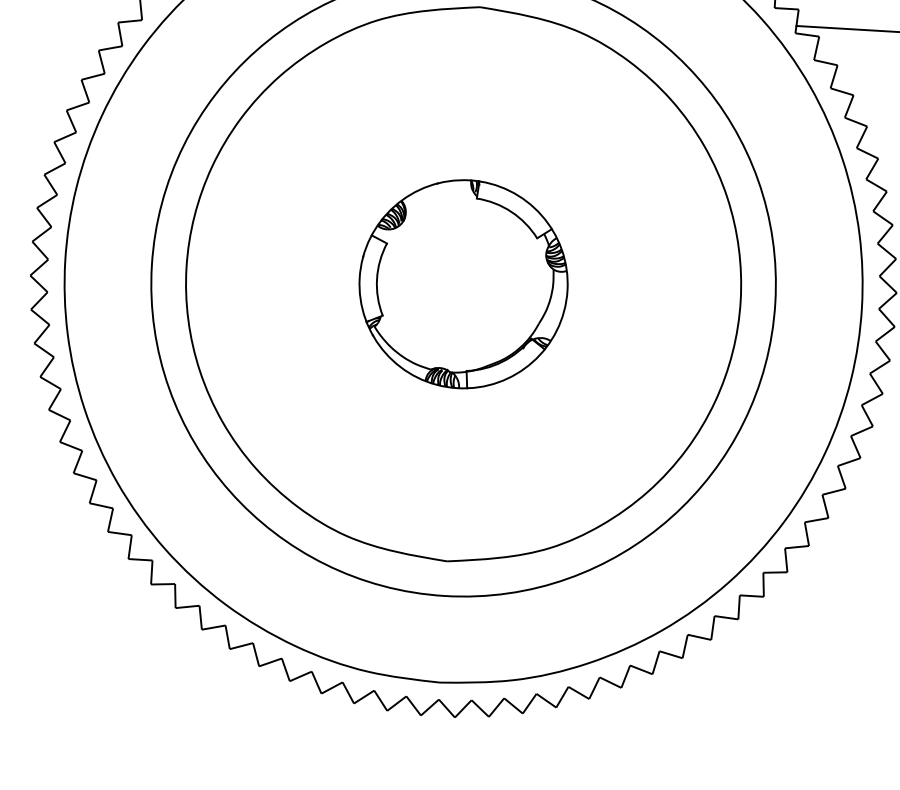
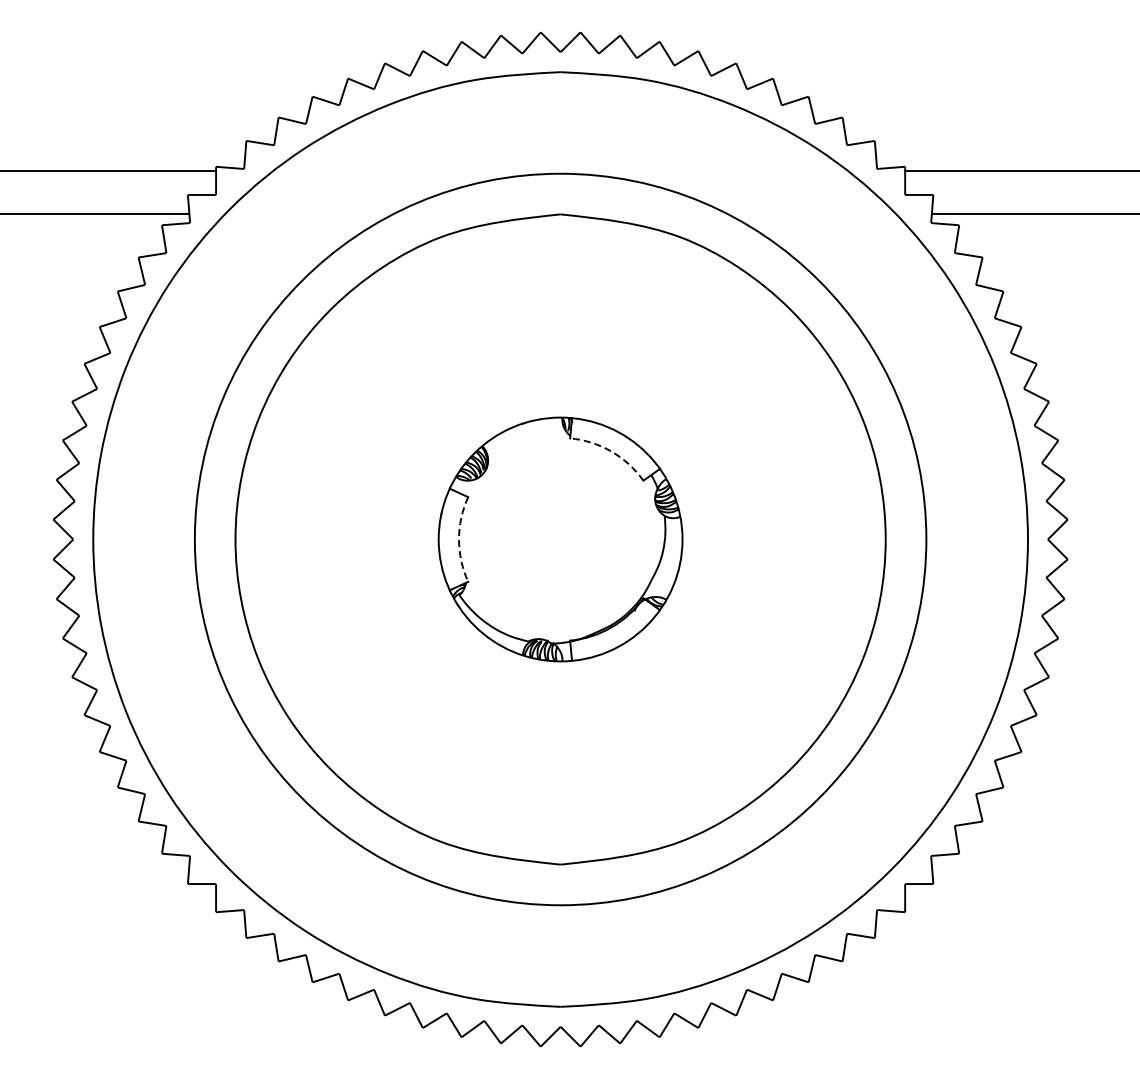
arc: (511, 211) -> (611, 451), solid -> dashed
arc: (377, 279) -> (459, 539), solid -> dashed

